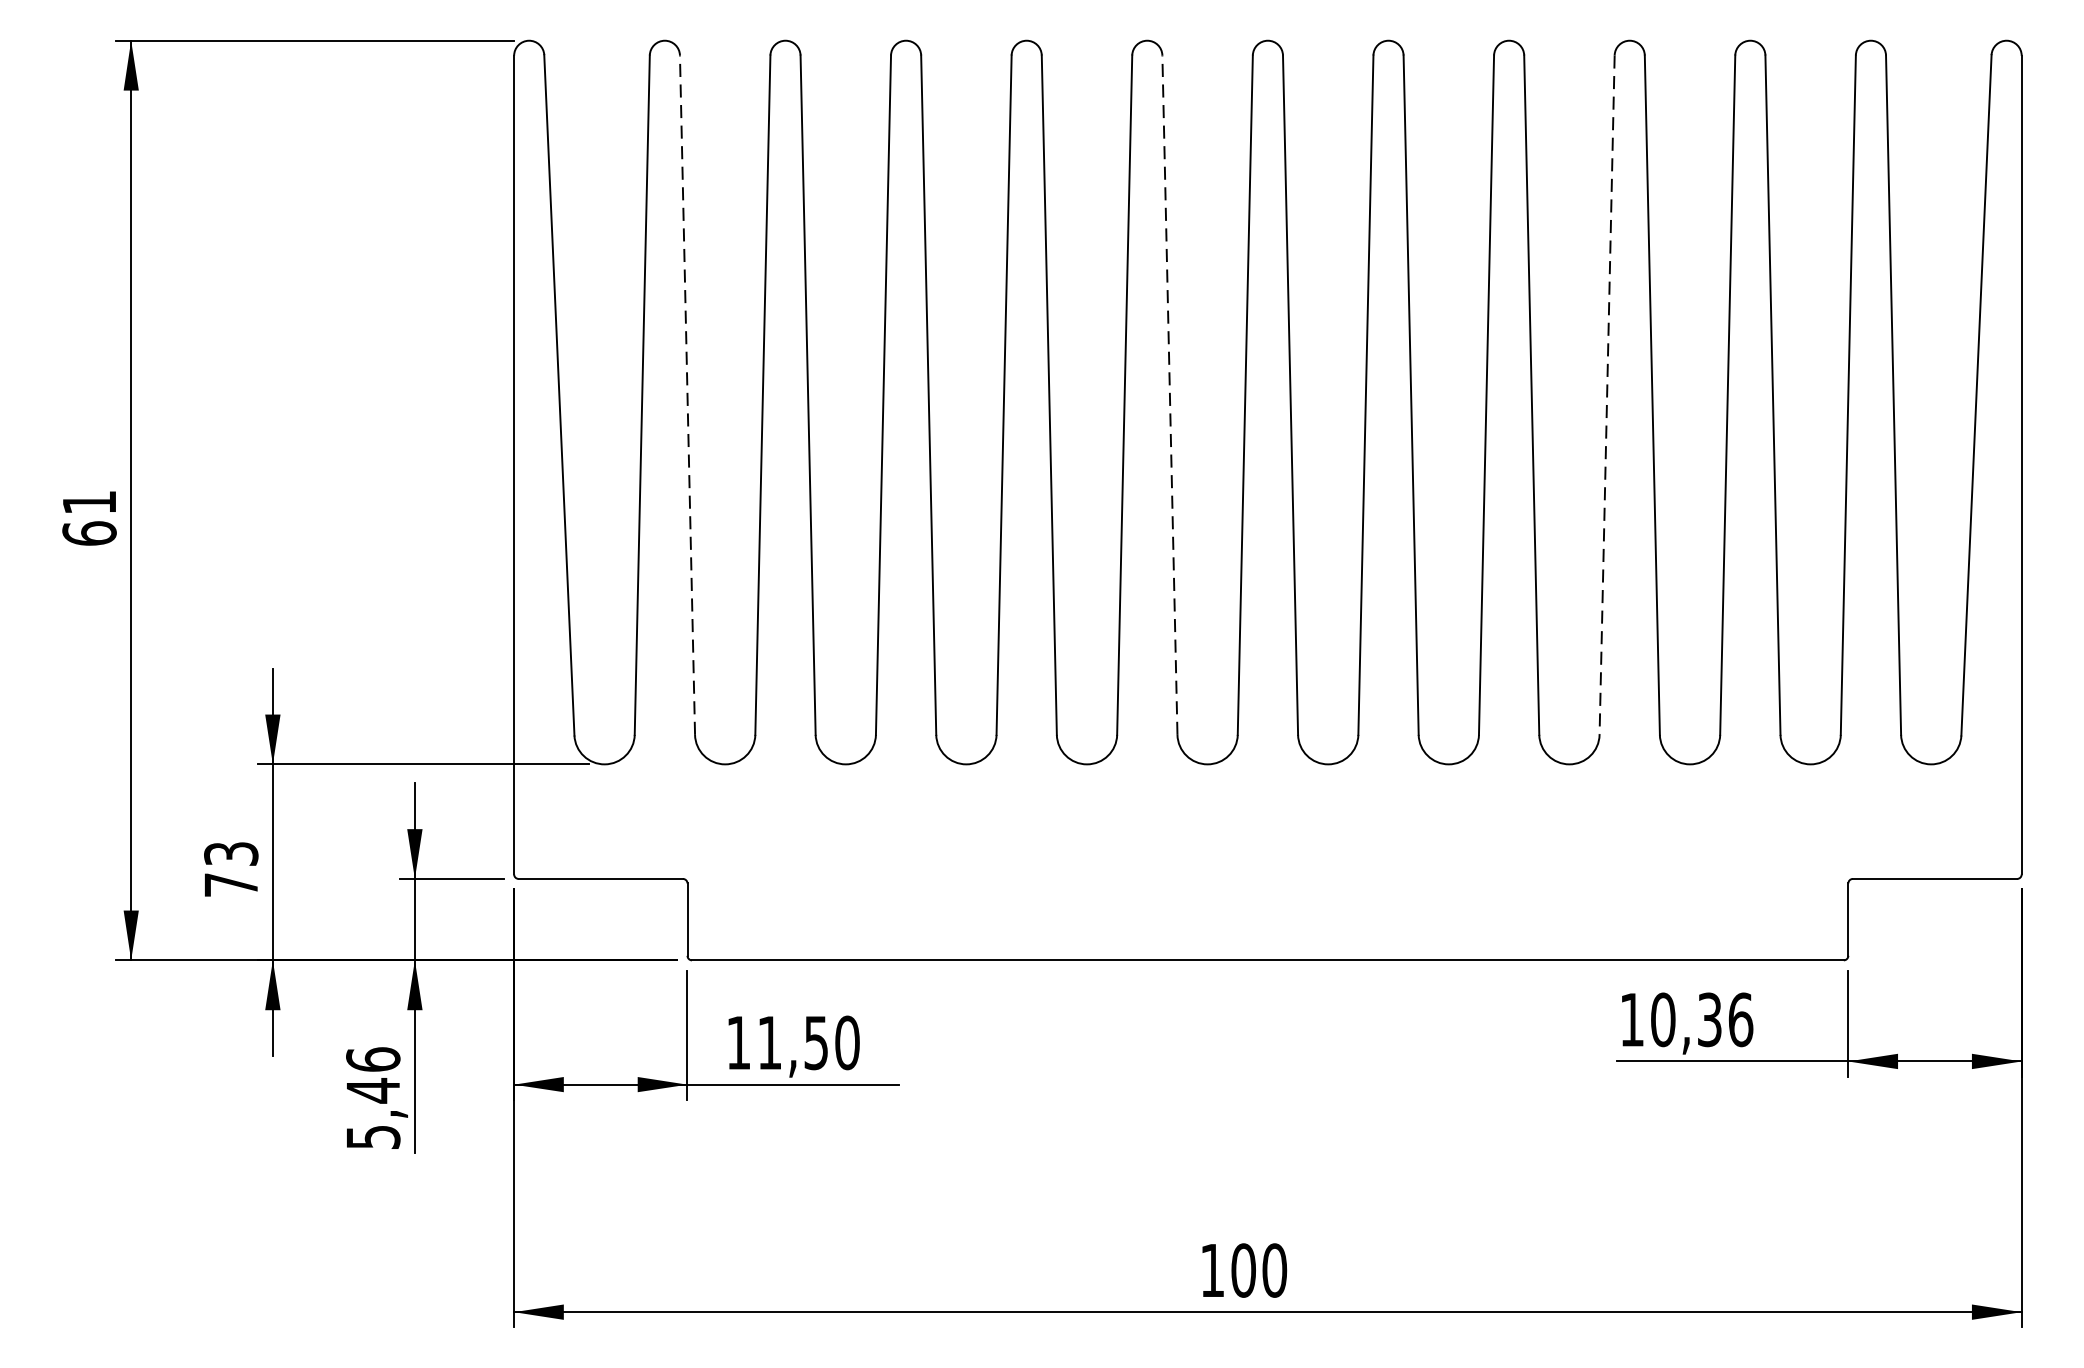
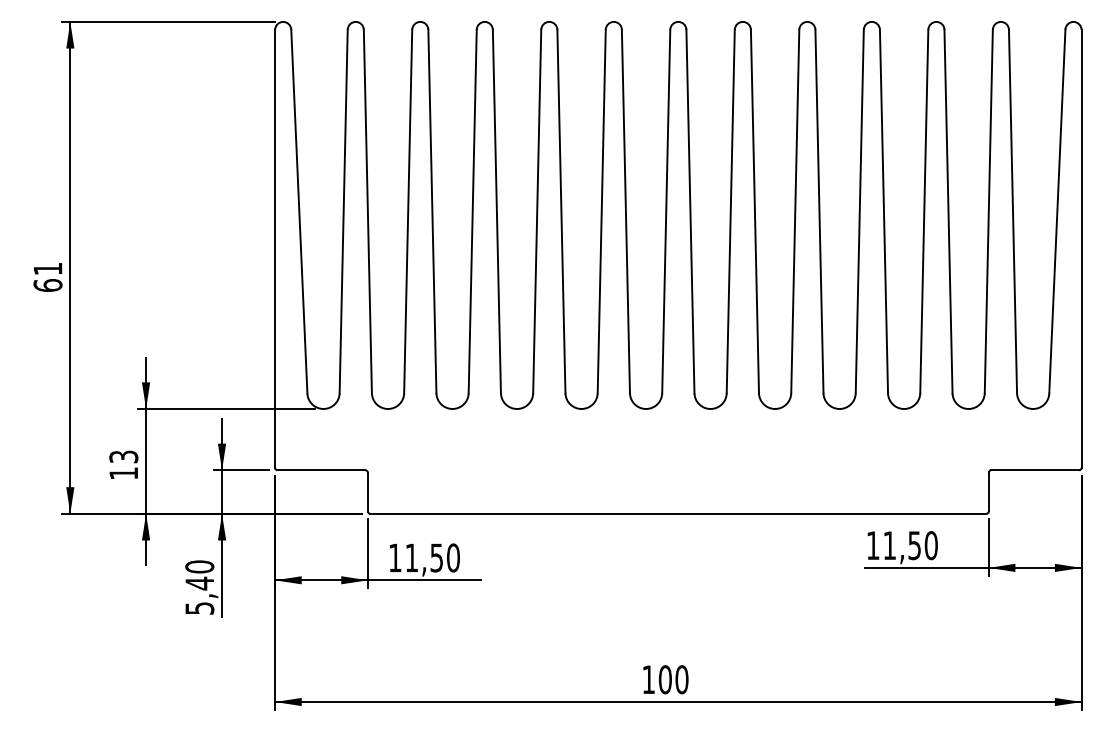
line: (686, 395) -> (367, 211), dashed -> solid
line: (1169, 395) -> (625, 211), dashed -> solid
line: (1606, 395) -> (859, 211), dashed -> solid
text: (230, 884) -> (123, 473), 73 -> 13
text: (1701, 1019) -> (910, 545), 10,36 -> 11,50
text: (372, 1058) -> (199, 566), 5,46 -> 5,40

